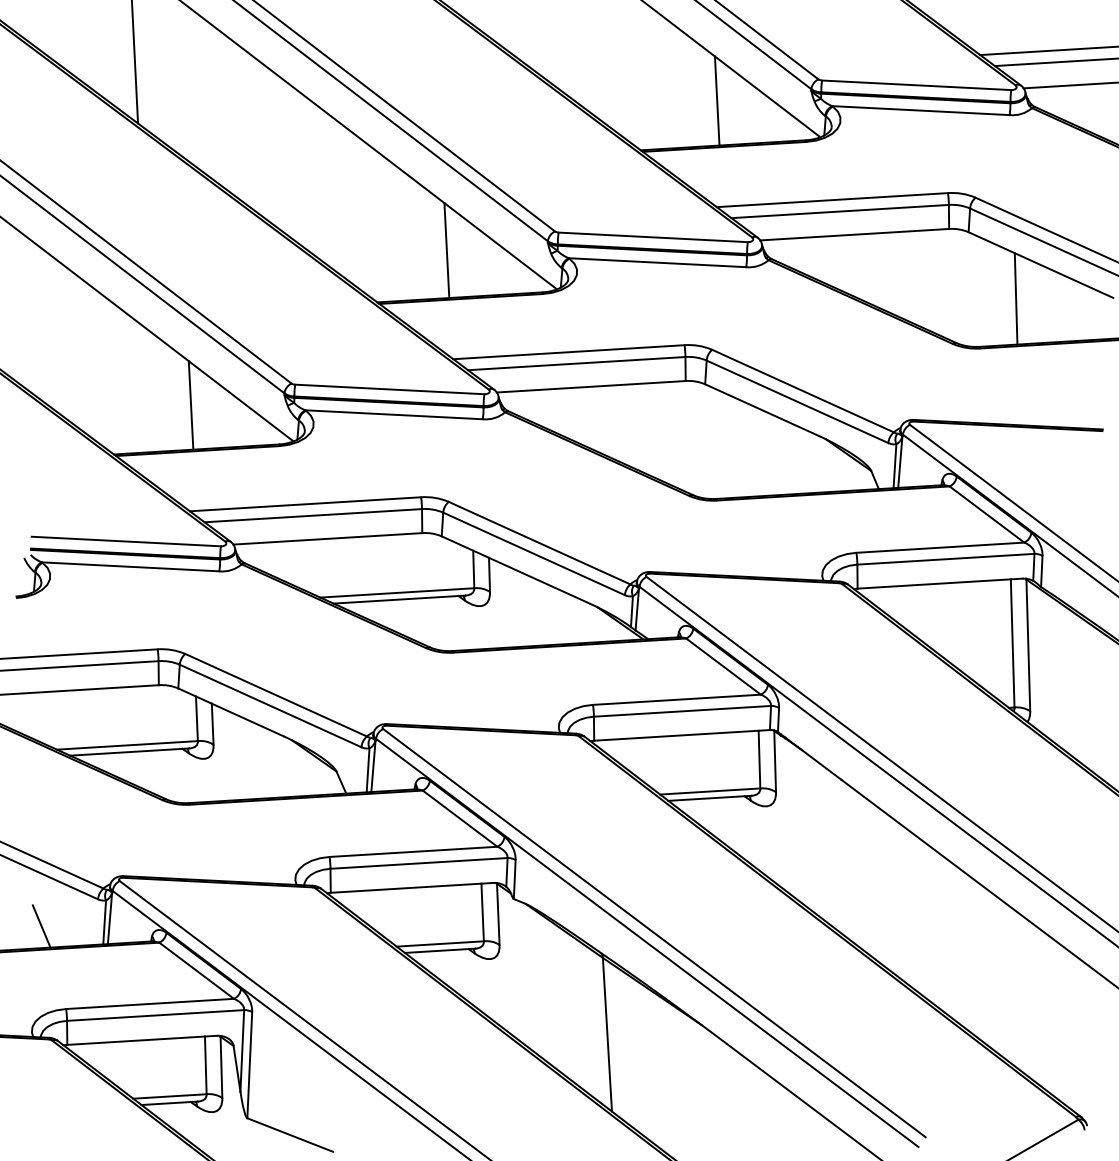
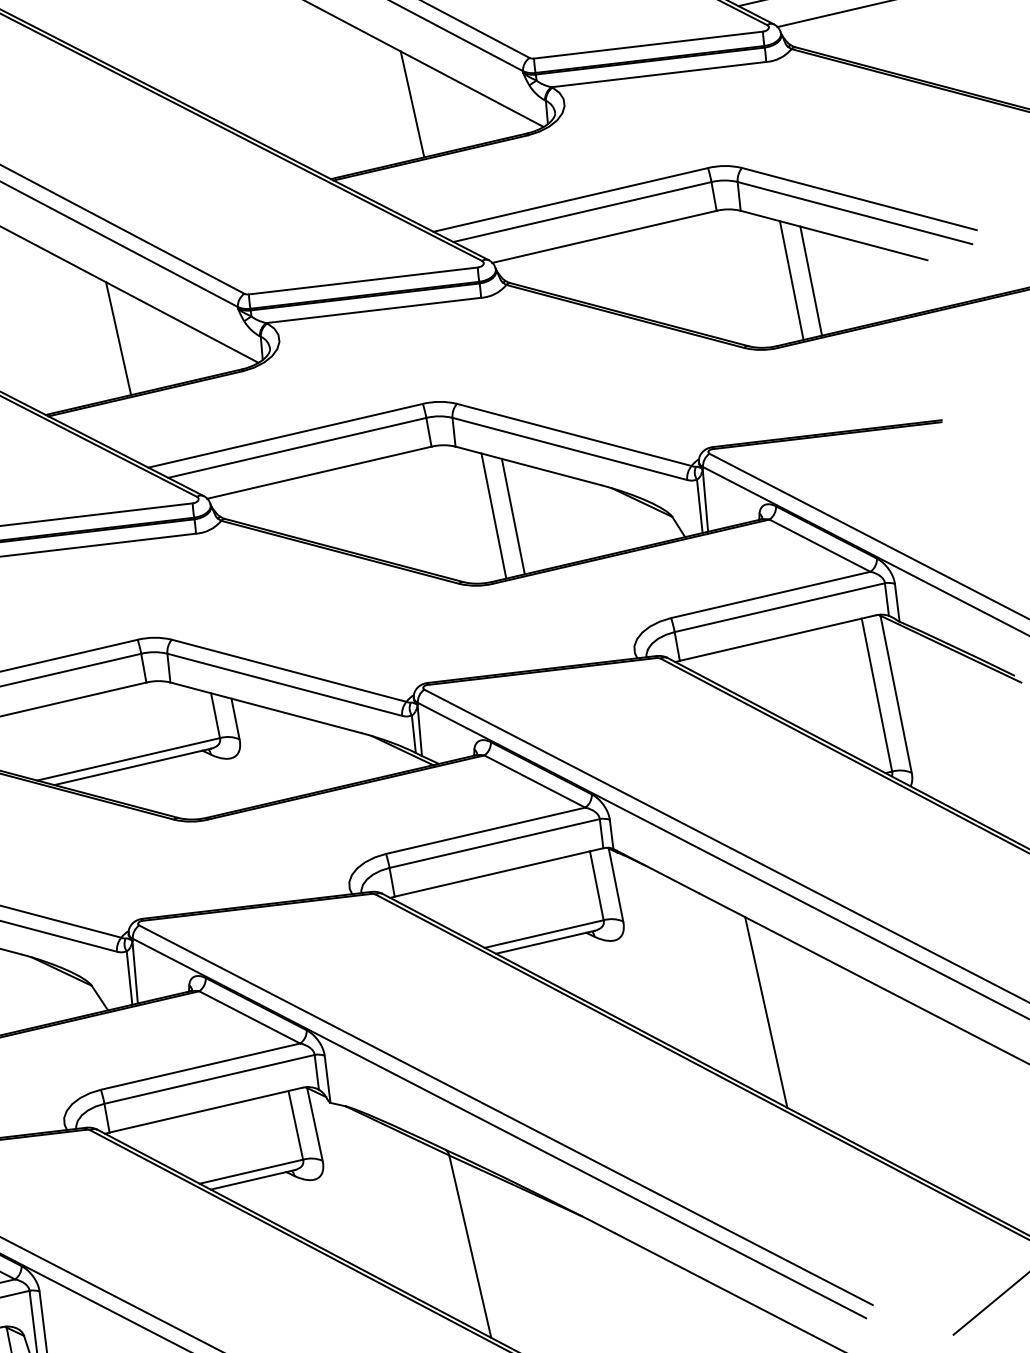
line: (1000, 295) -> (791, 280), added
line: (726, 445) -> (493, 515), added
line: (742, 448) -> (513, 516), added
line: (879, 885) -> (766, 1012), added

